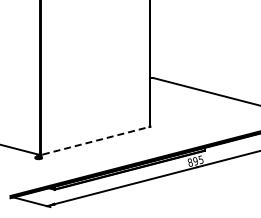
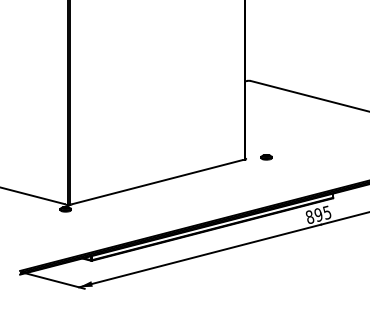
part: (163, 125) -> (266, 157), added
line: (95, 140) -> (157, 181), dashed -> solid

